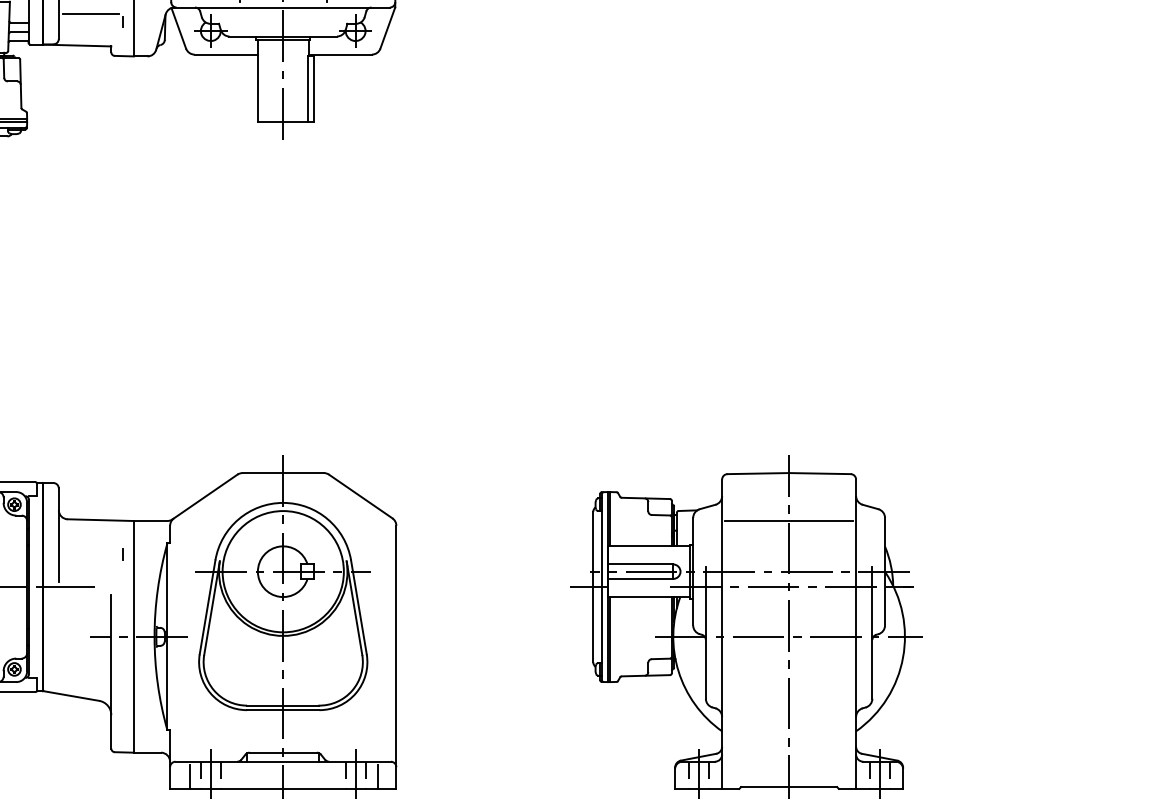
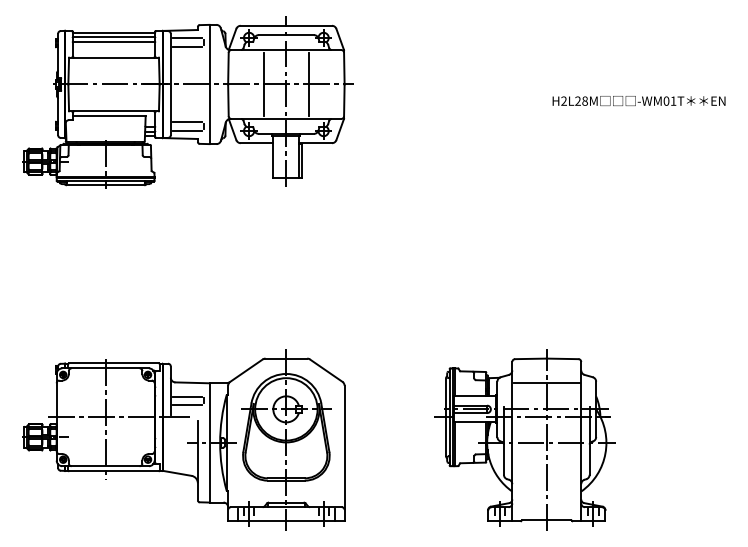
line: (89, 29) -> (186, 130), added
line: (89, 546) -> (186, 396), added
line: (89, 562) -> (186, 404), added

